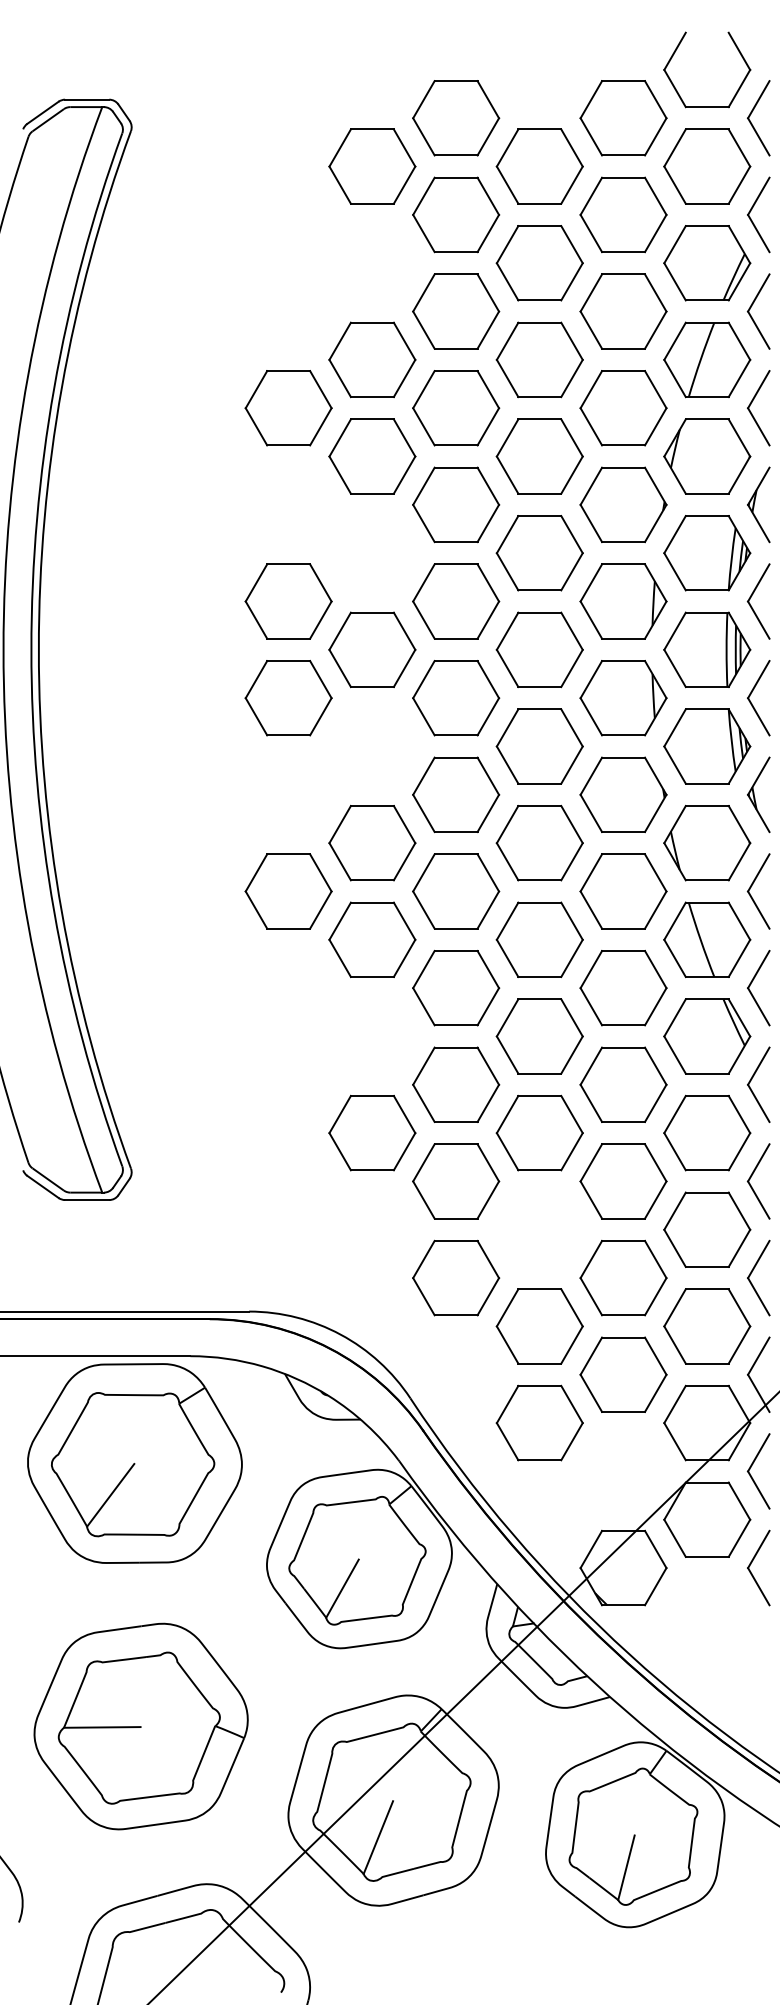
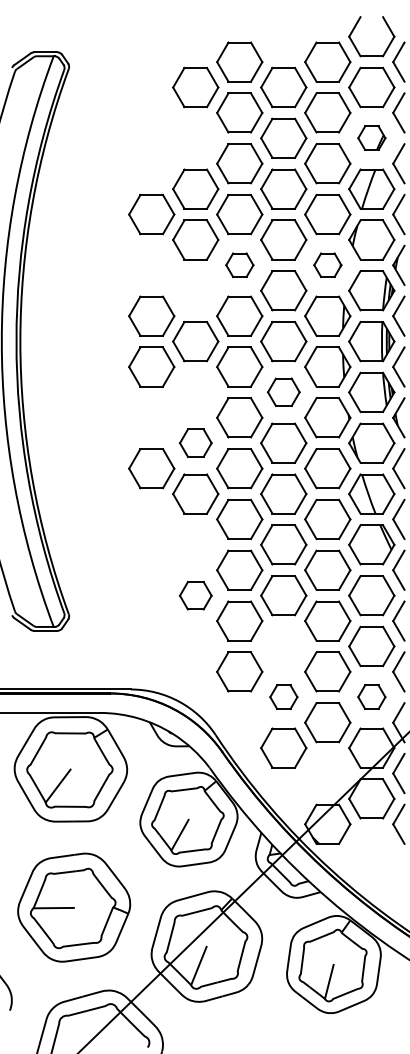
part: (706, 261) -> (371, 137), size x0.6
part: (455, 503) -> (239, 264), size x0.6
part: (623, 503) -> (327, 264), size x0.6
part: (539, 744) -> (283, 391), size x0.7
part: (371, 841) -> (195, 442), size x0.7
part: (371, 1132) -> (195, 595), size x0.7
part: (539, 1324) -> (283, 696), size x0.6
part: (706, 1324) -> (371, 696), size x0.6

